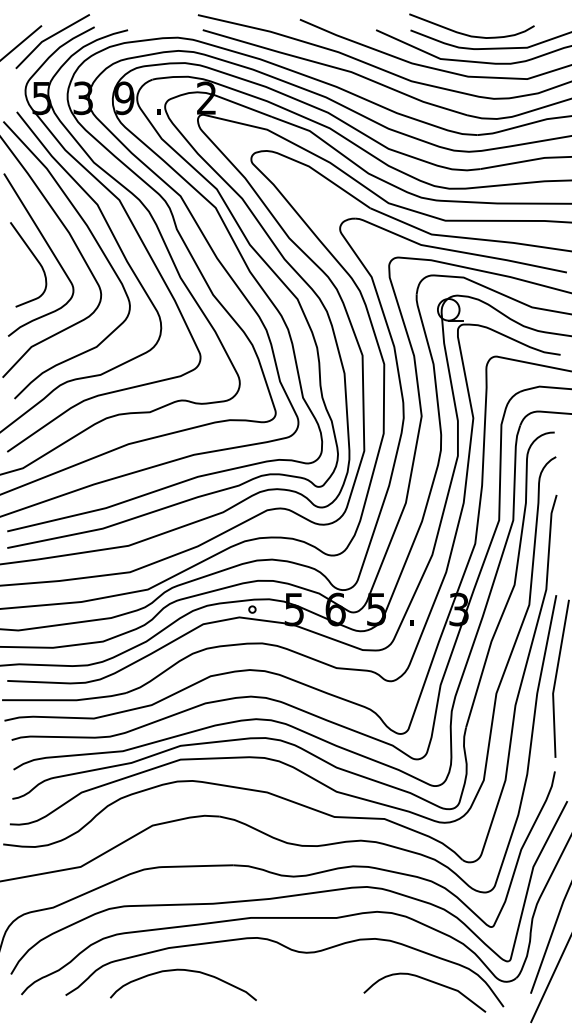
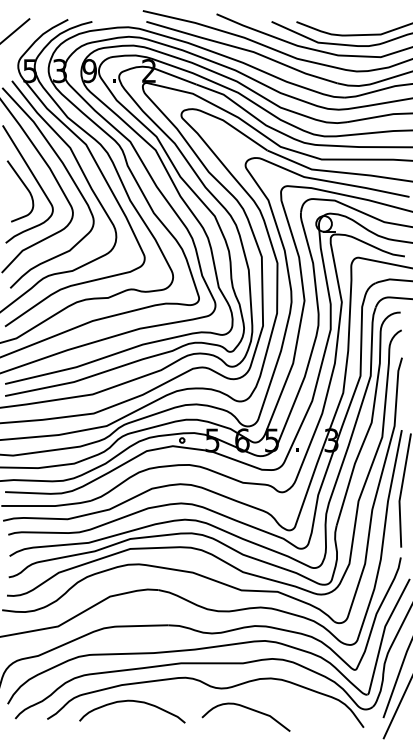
curve: (468, 34) -> (338, 24), removed
line: (50, 38) -> (36, 27), removed
curve: (428, 981) -> (248, 709), moved

